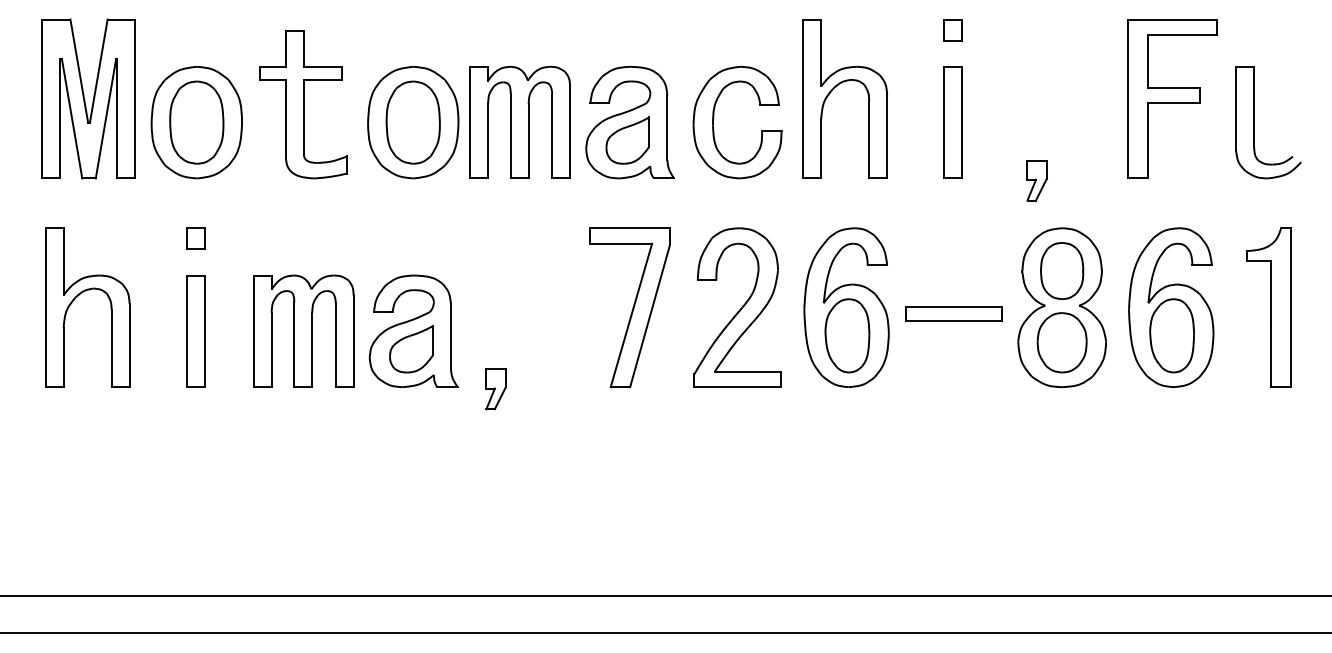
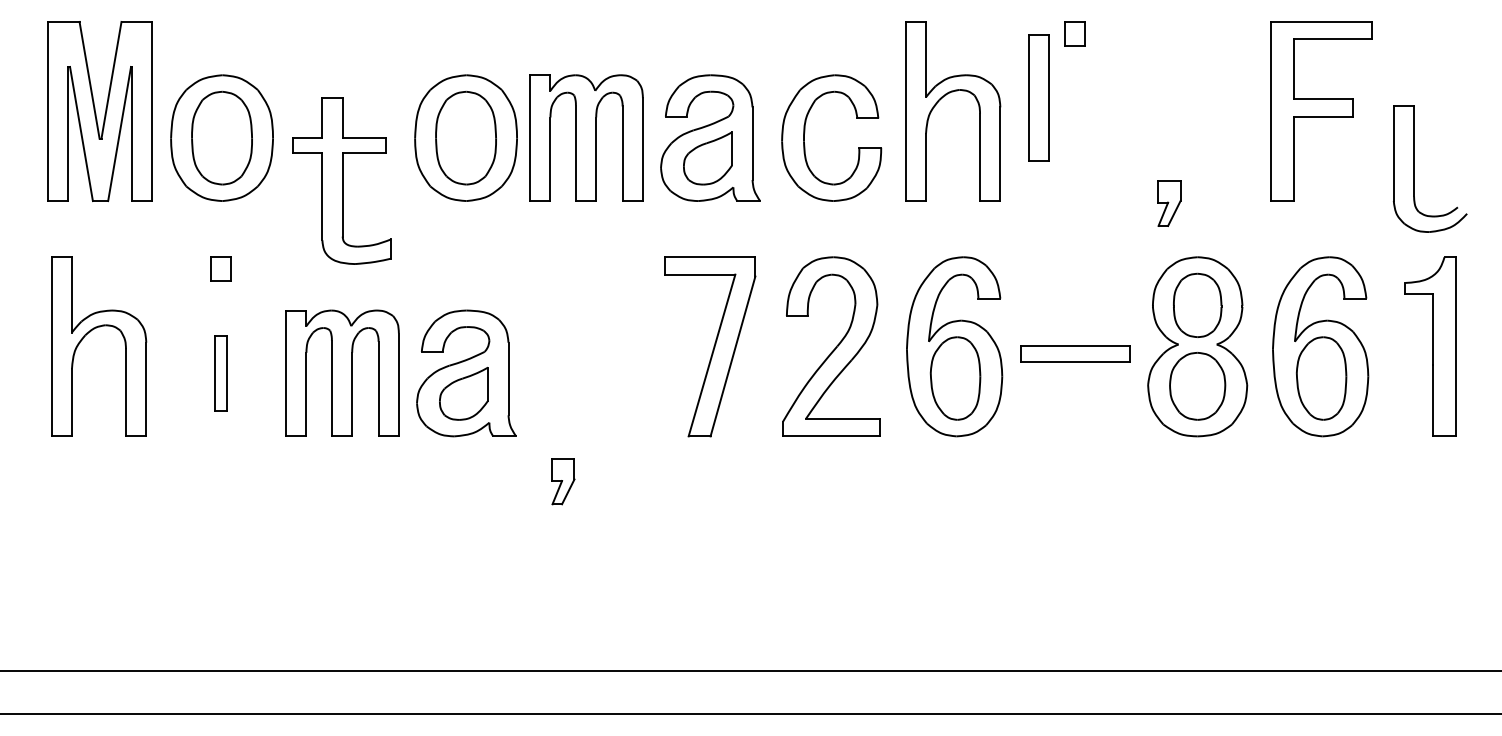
part: (302, 104) -> (341, 180), moved
part: (952, 122) -> (1038, 97), moved
part: (1254, 122) -> (1414, 168), moved
part: (195, 331) -> (220, 373), size x0.6
part: (496, 389) -> (563, 481), moved

